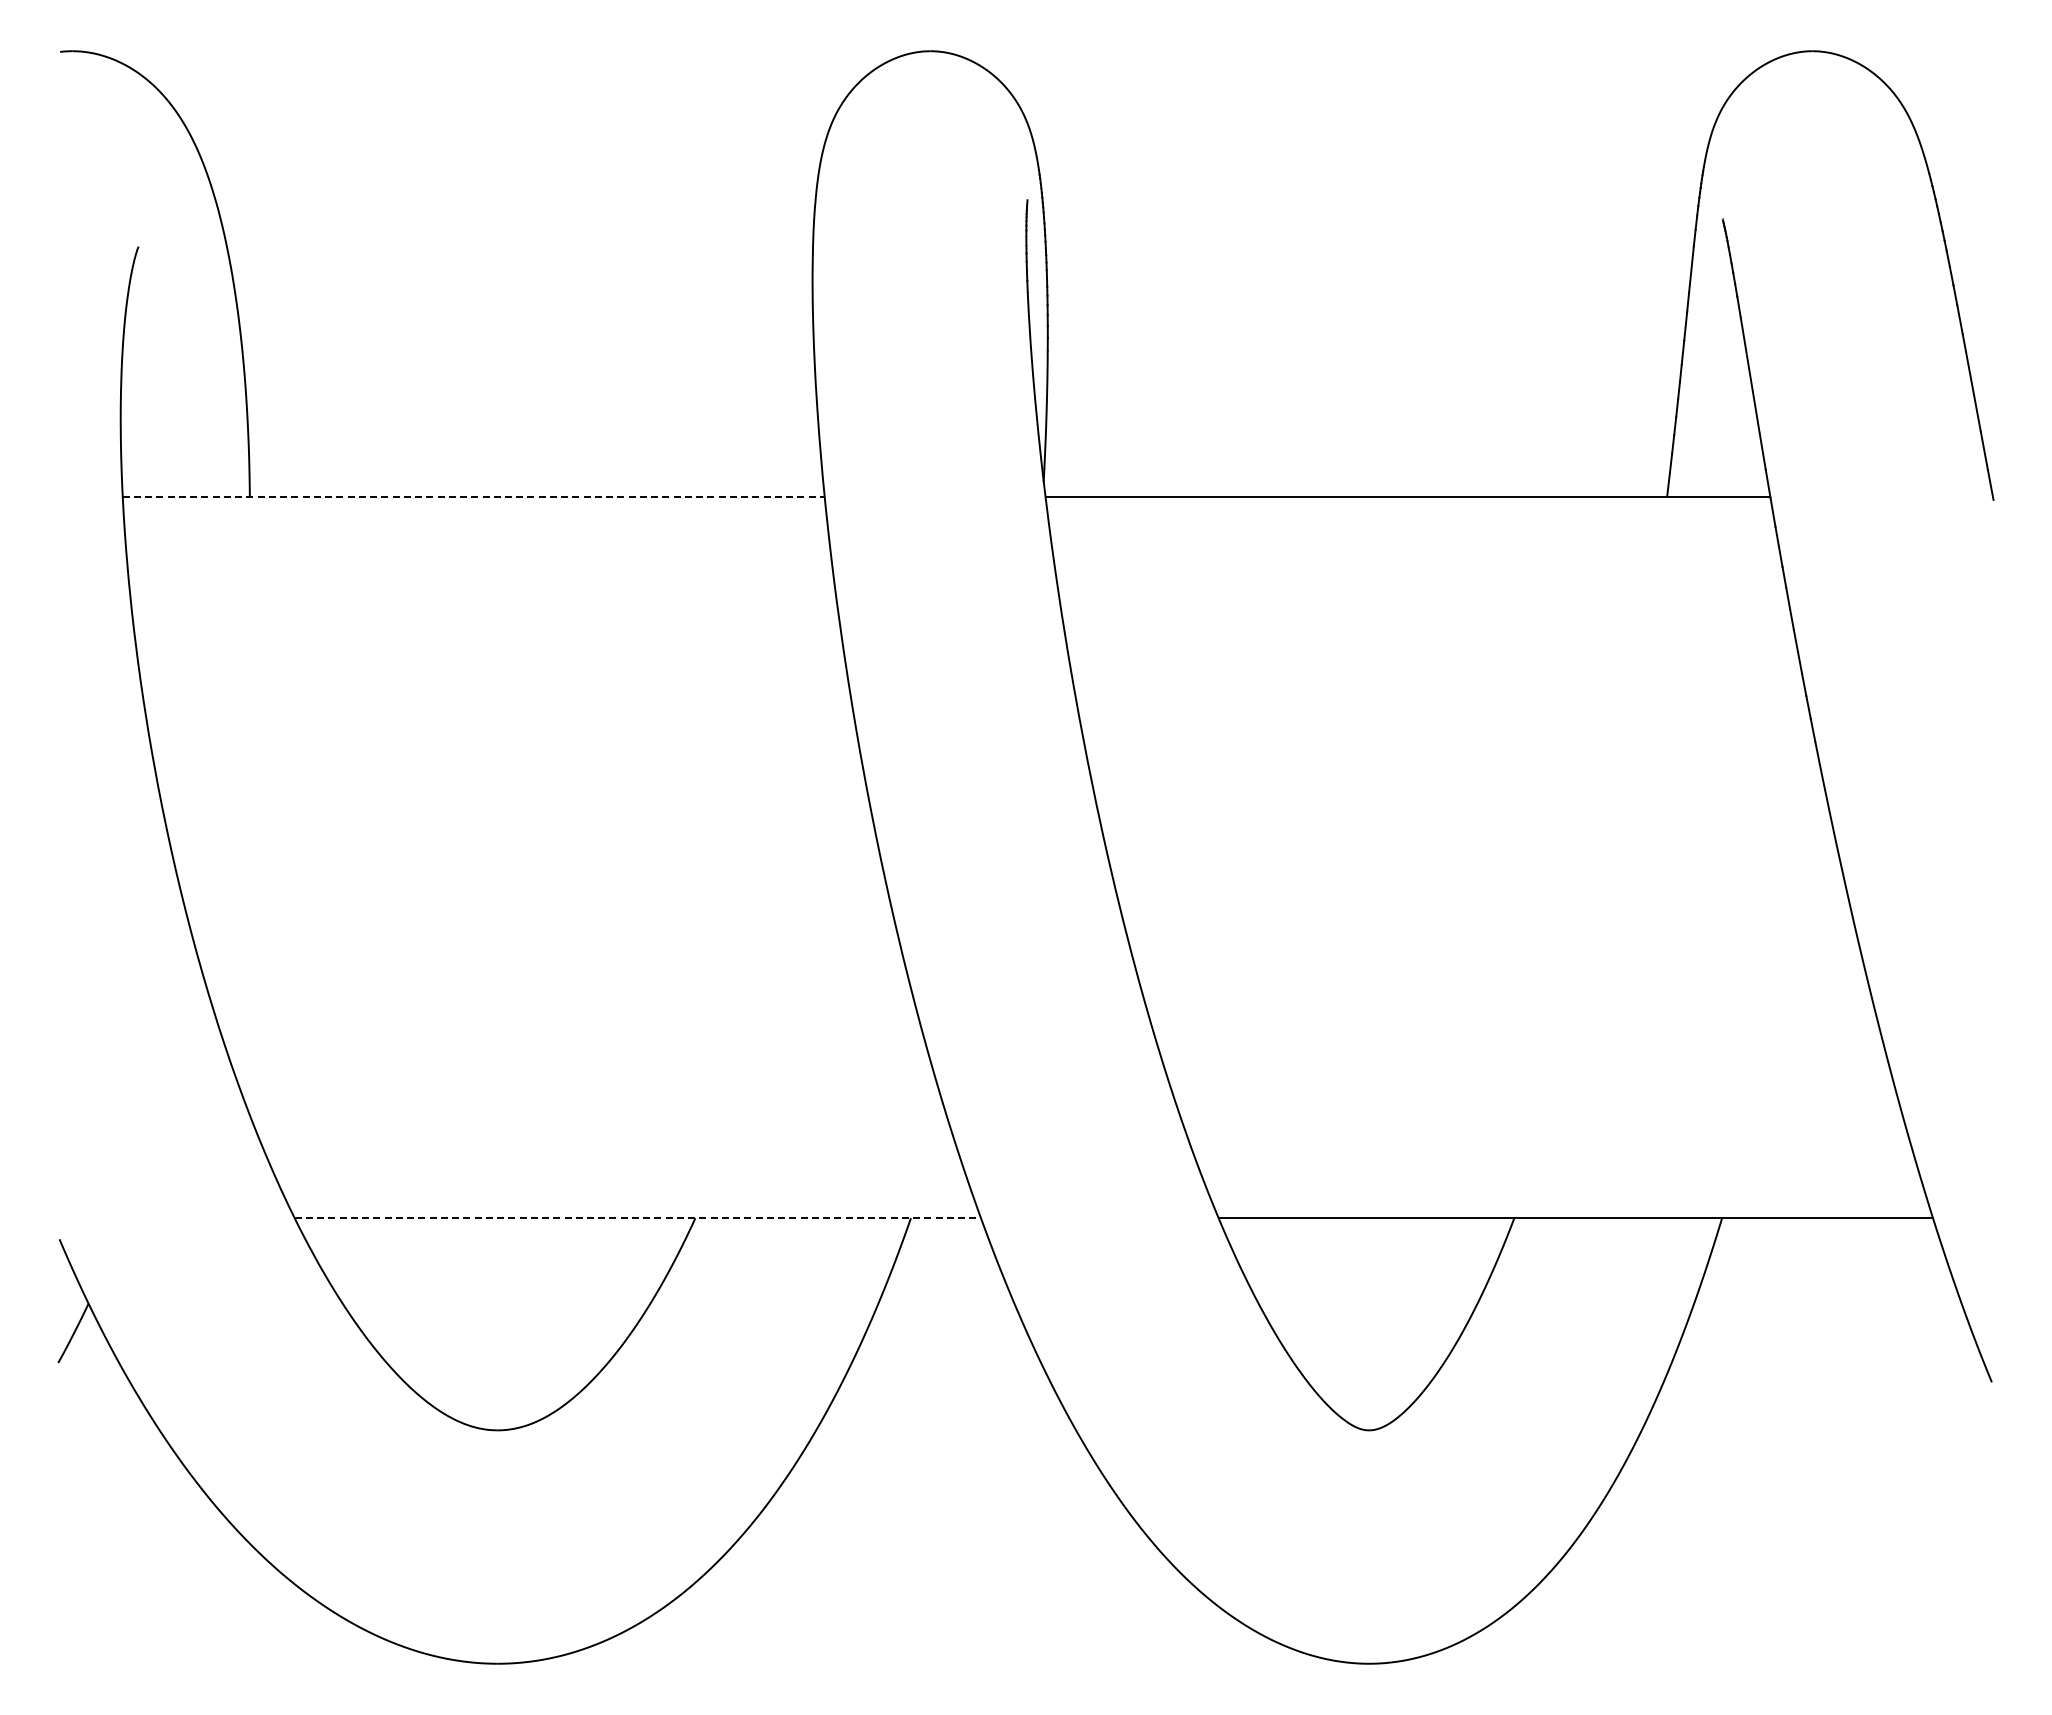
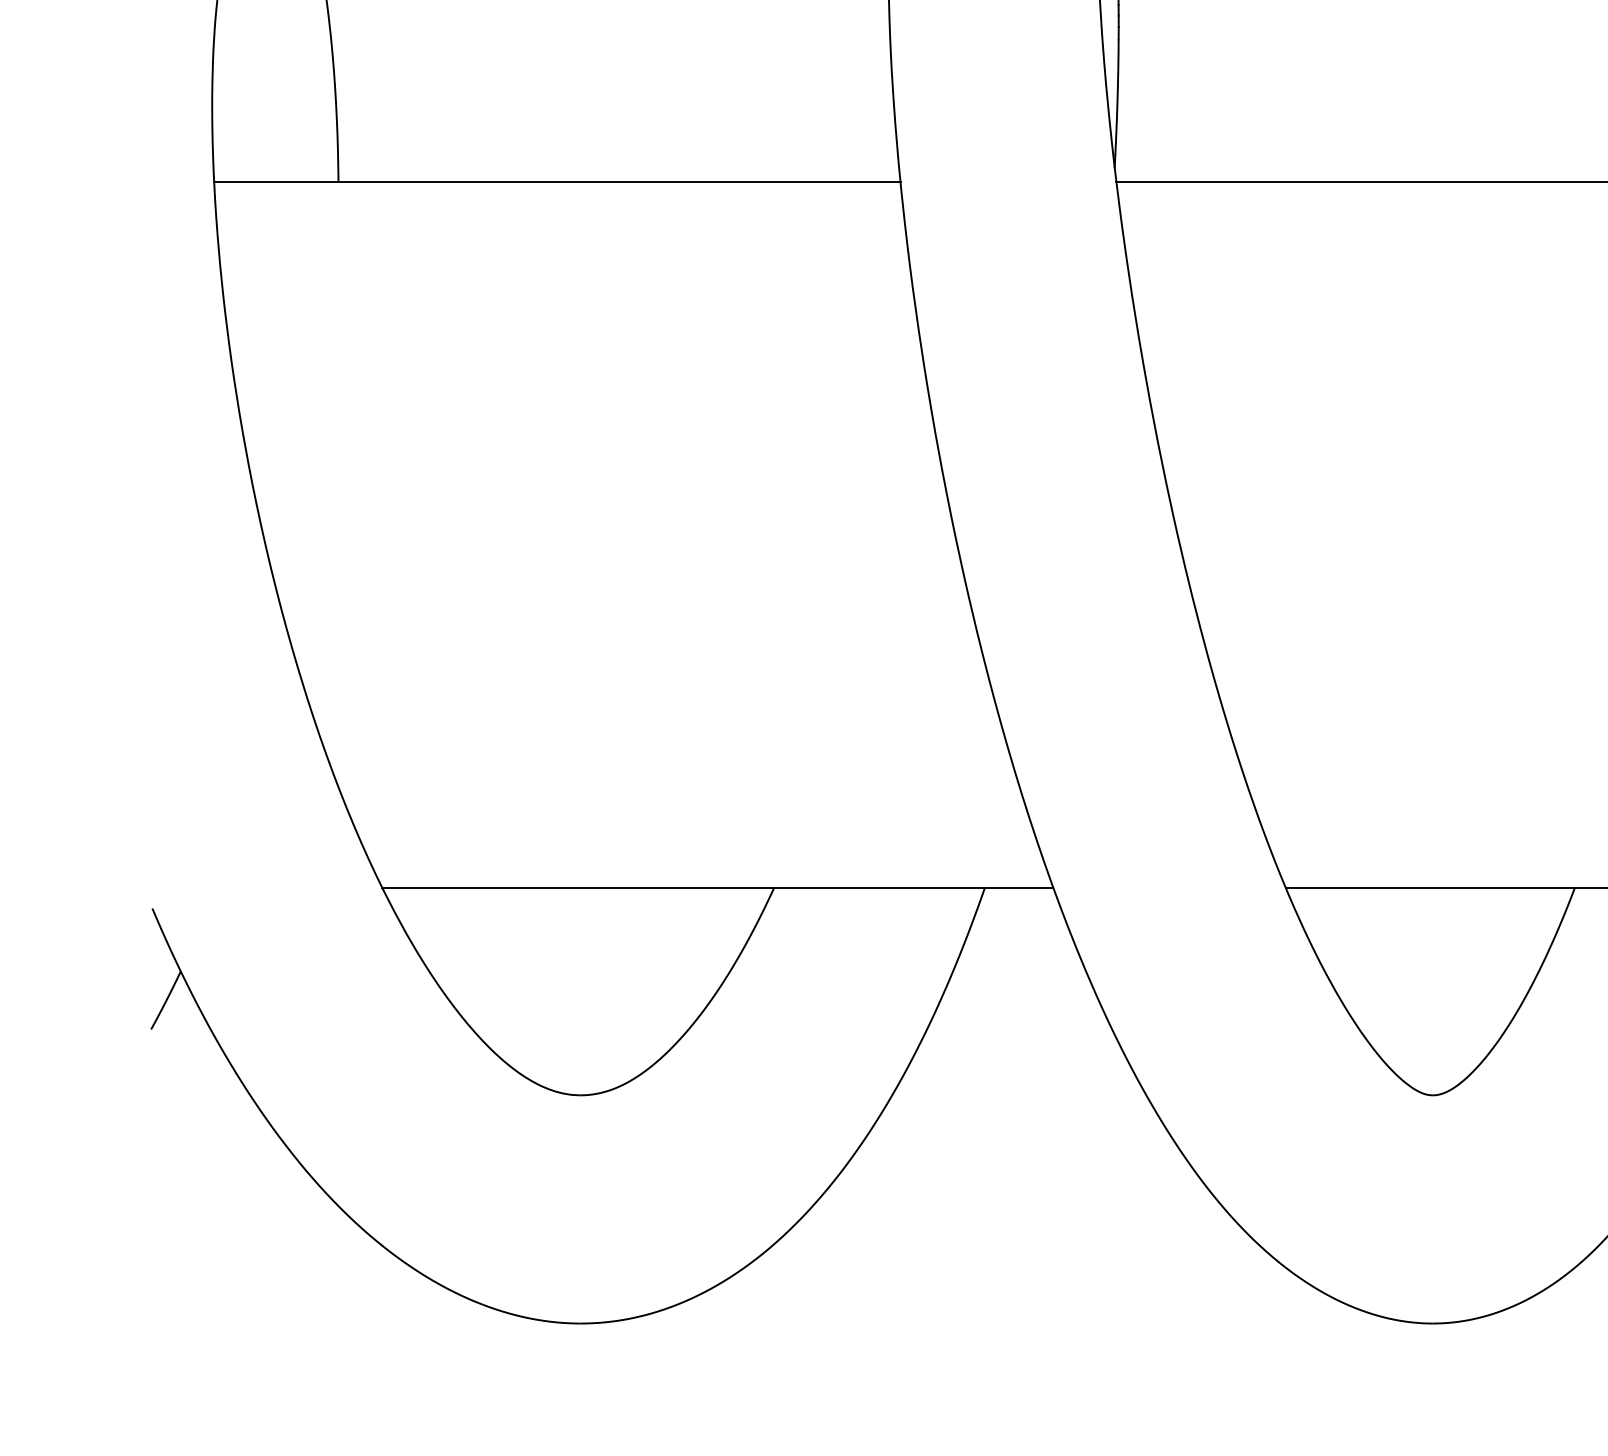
line: (473, 496) -> (557, 182), dashed -> solid
line: (638, 1218) -> (718, 888), dashed -> solid

